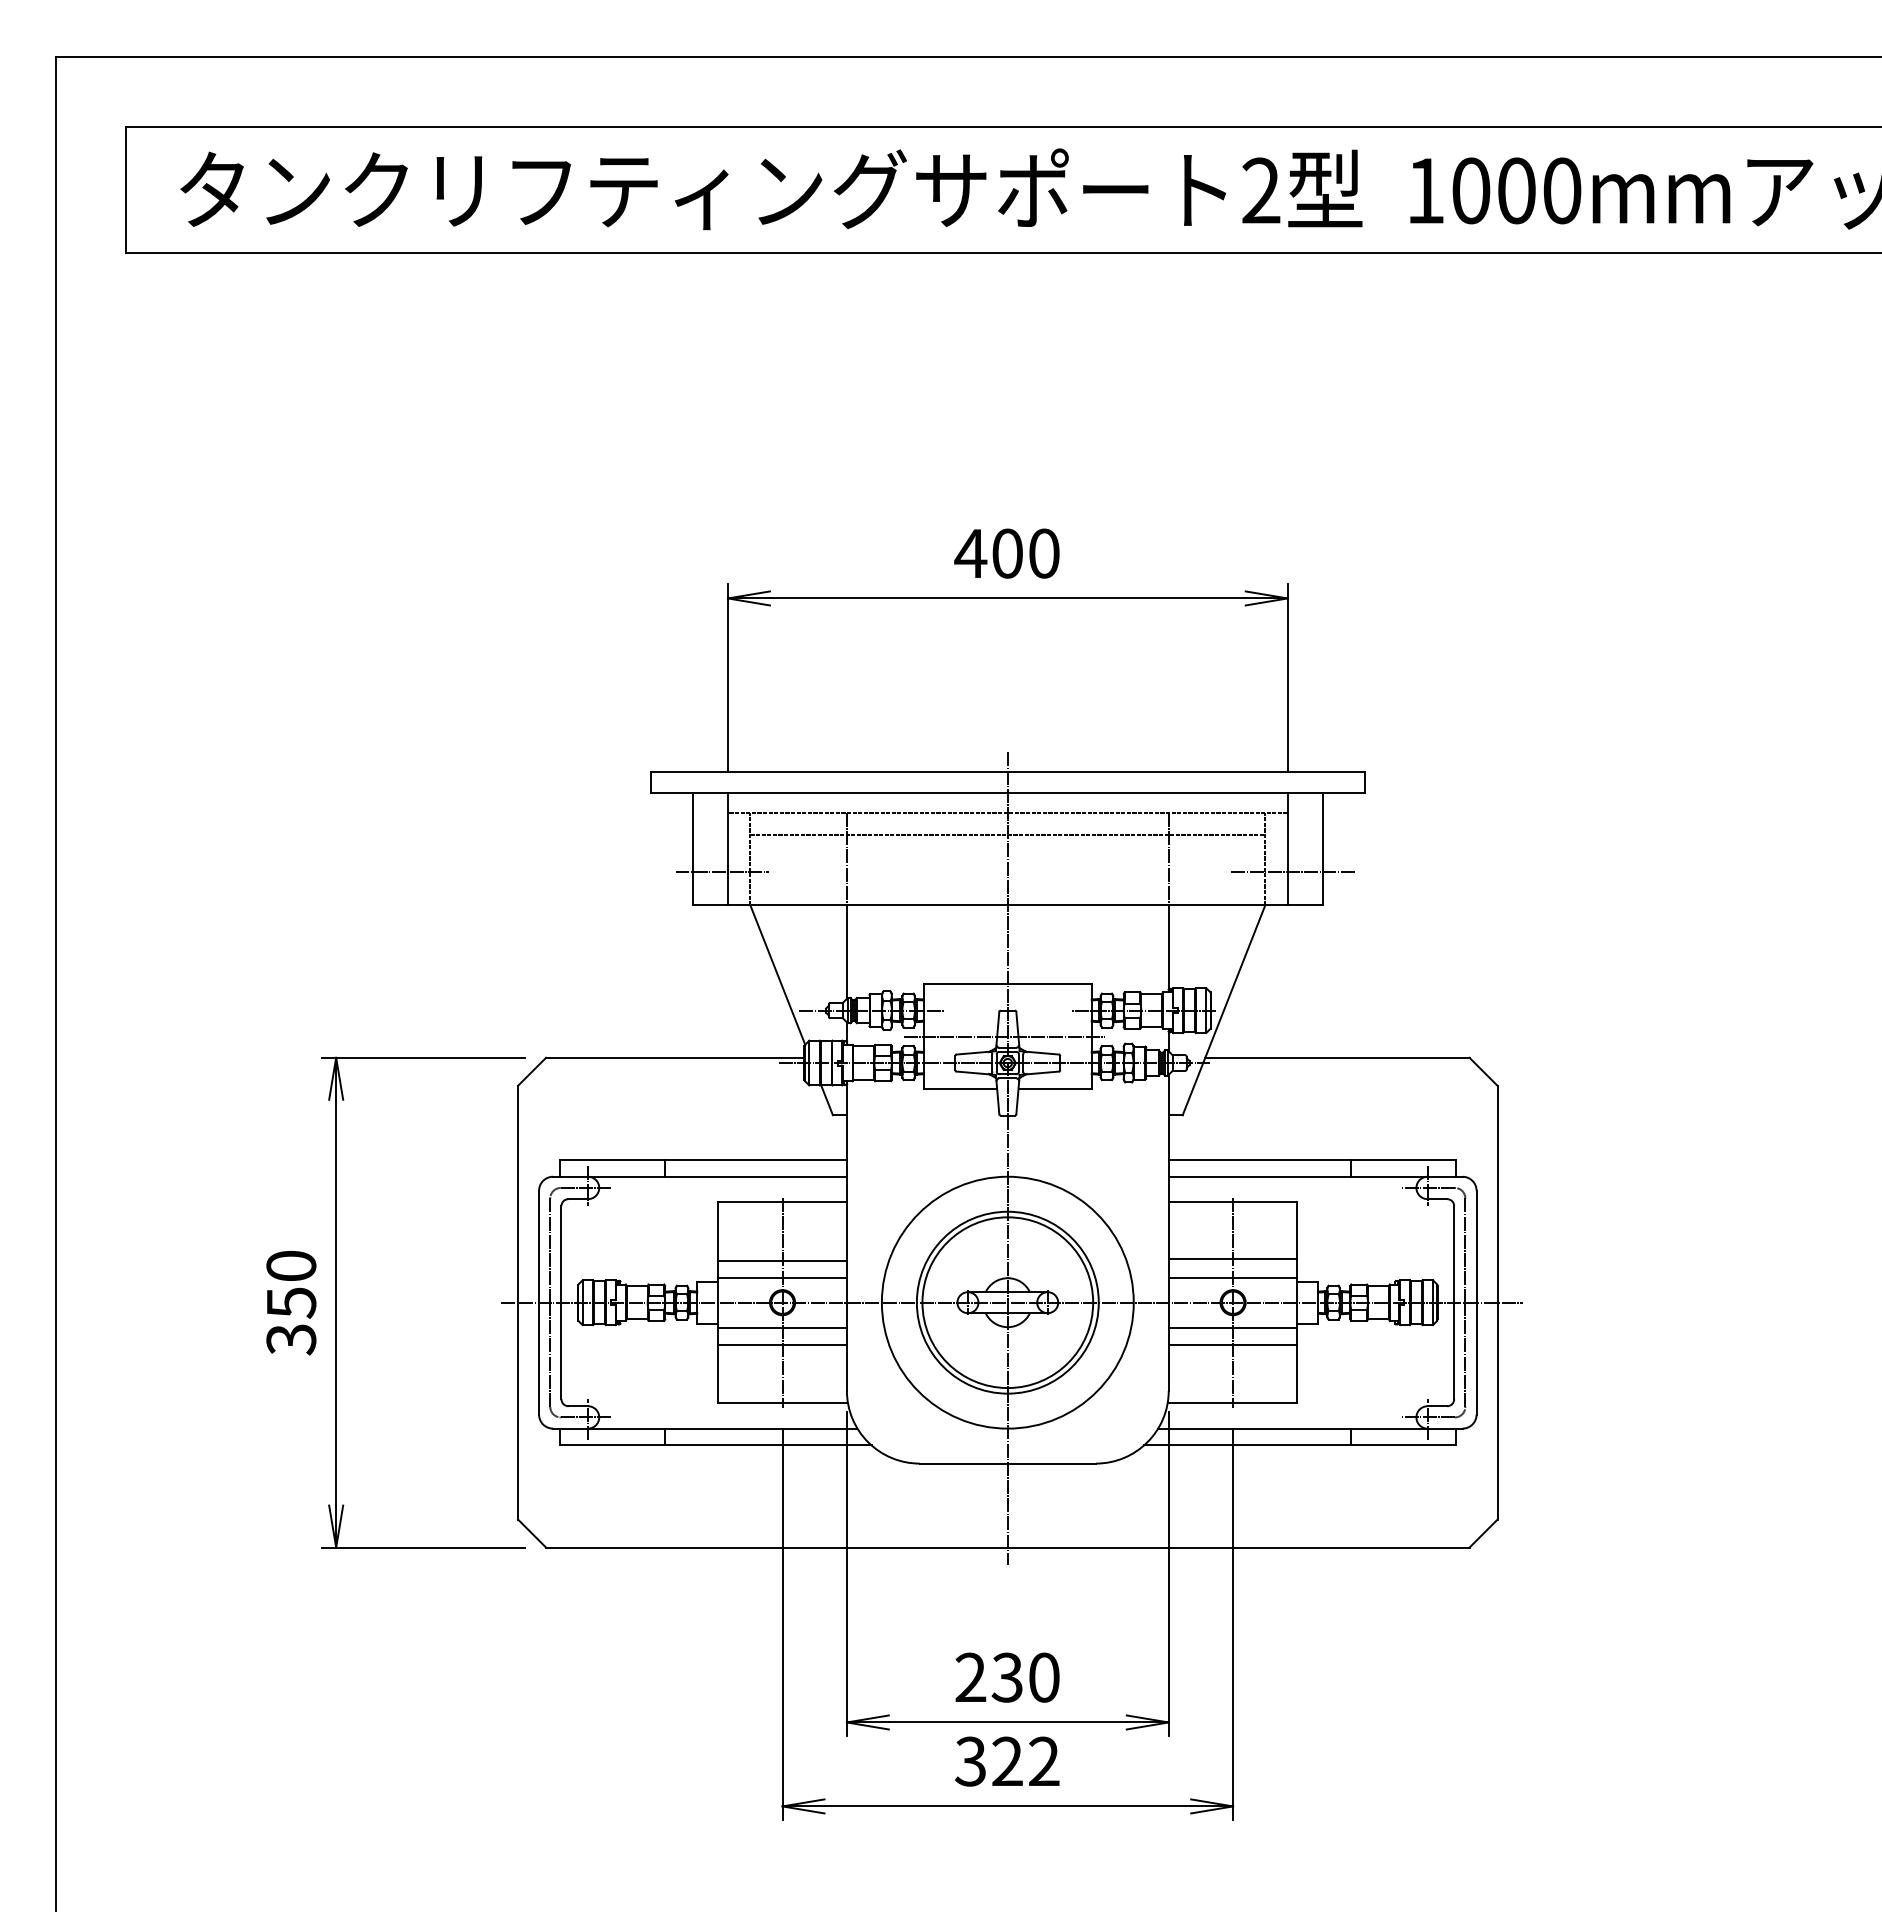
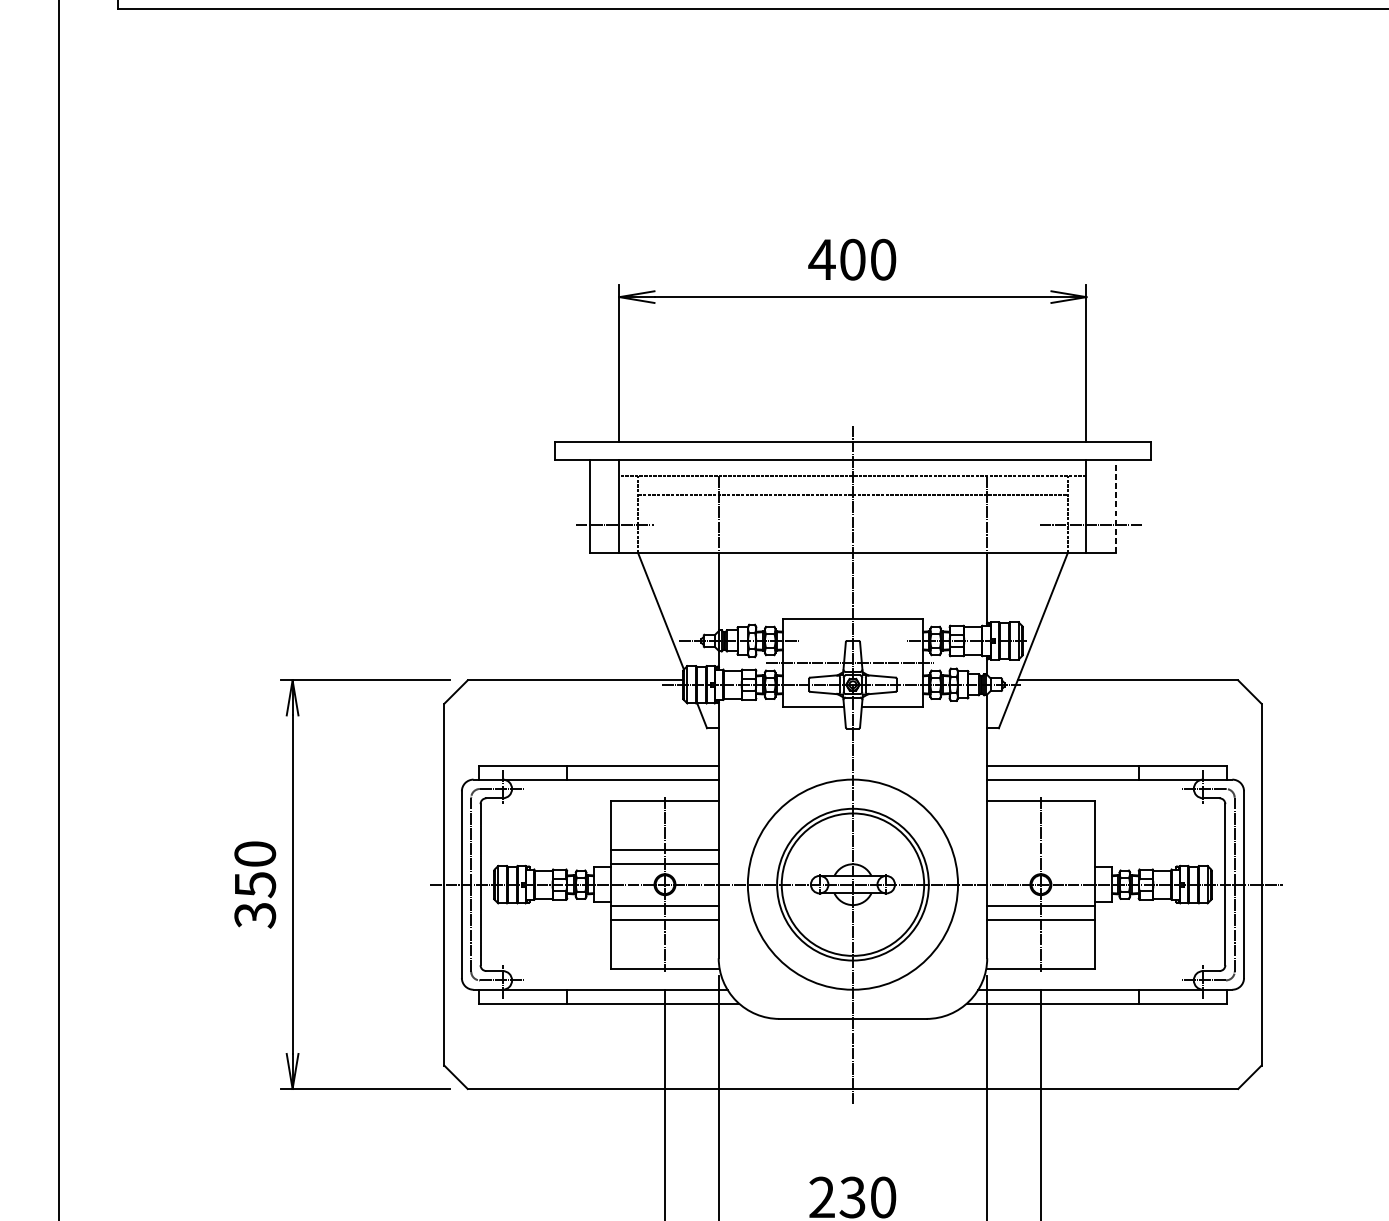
line: (1322, 849) -> (1115, 506), solid -> dashed
line: (1232, 1259) -> (1040, 848), removed
line: (1232, 1277) -> (1040, 863), removed

